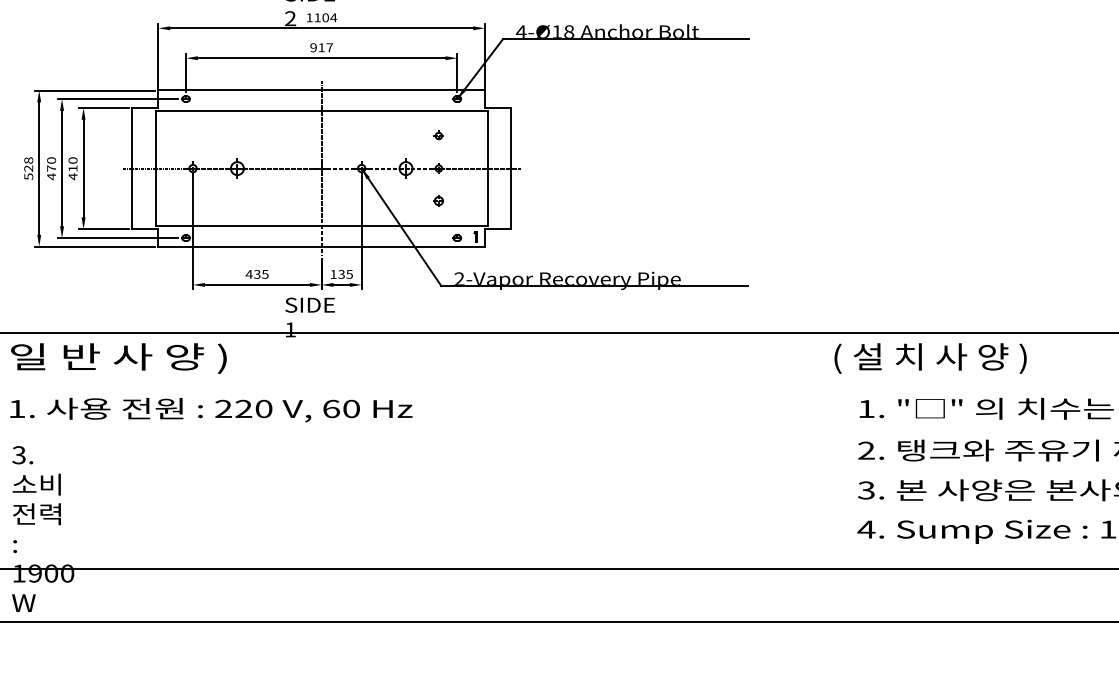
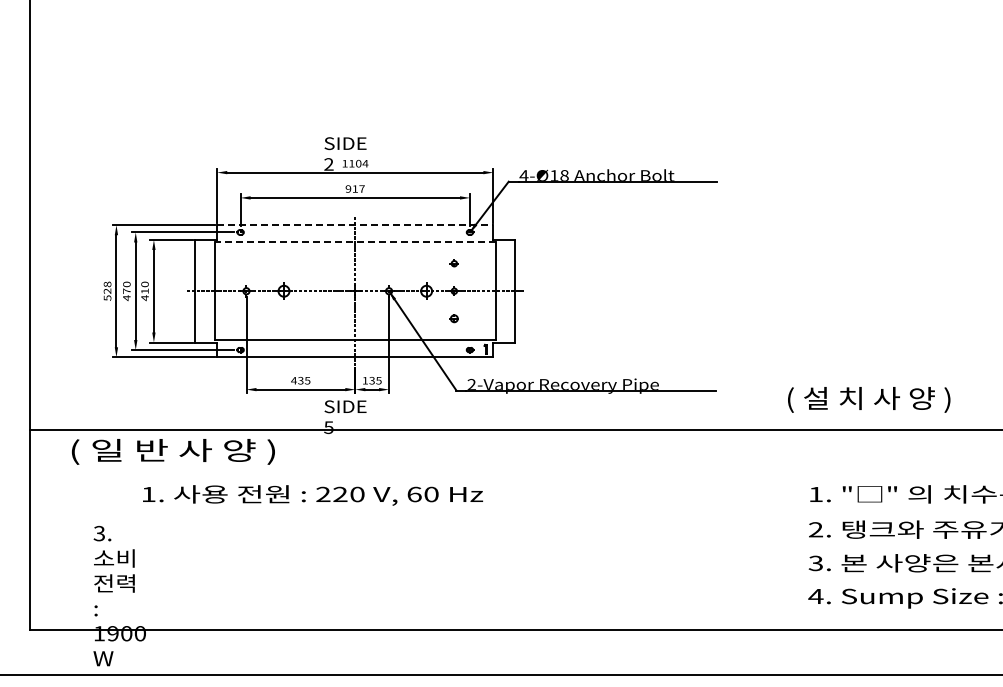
line: (321, 90) -> (355, 225), solid -> dashed
line: (320, 110) -> (354, 242), solid -> dashed
text: (290, 329) -> (328, 427), 1 -> 5
text: (930, 358) -> (869, 399), moved
text: (211, 410) -> (313, 495), moved

